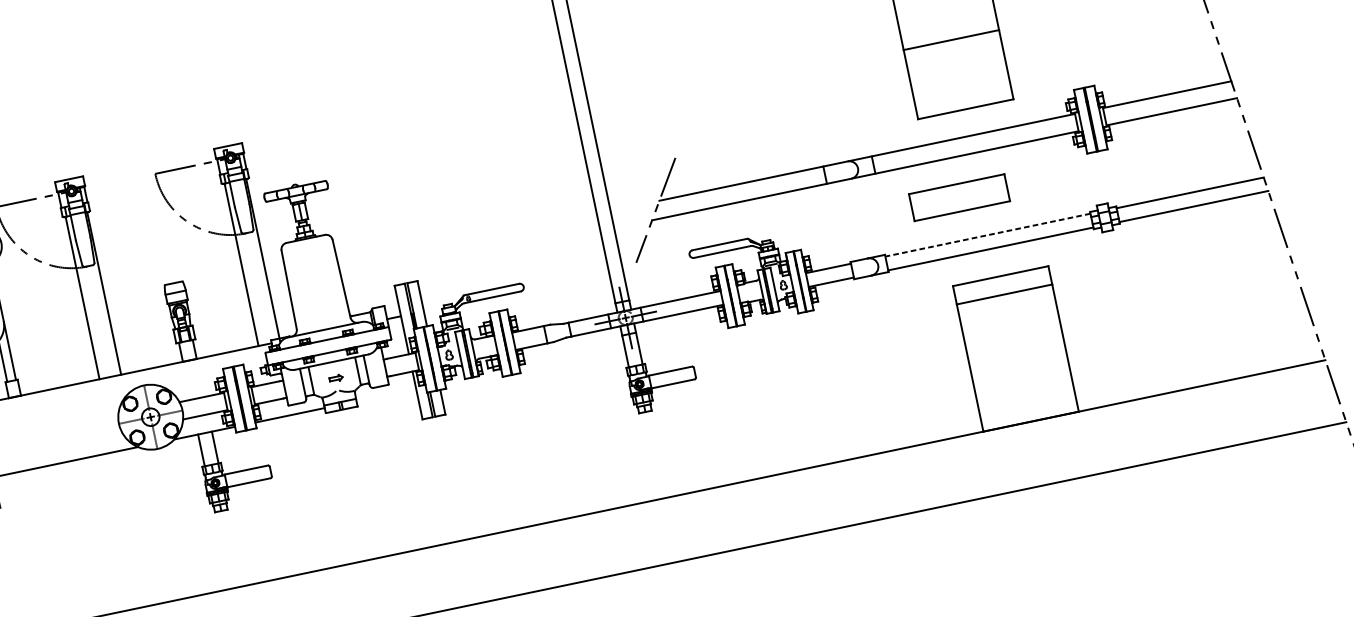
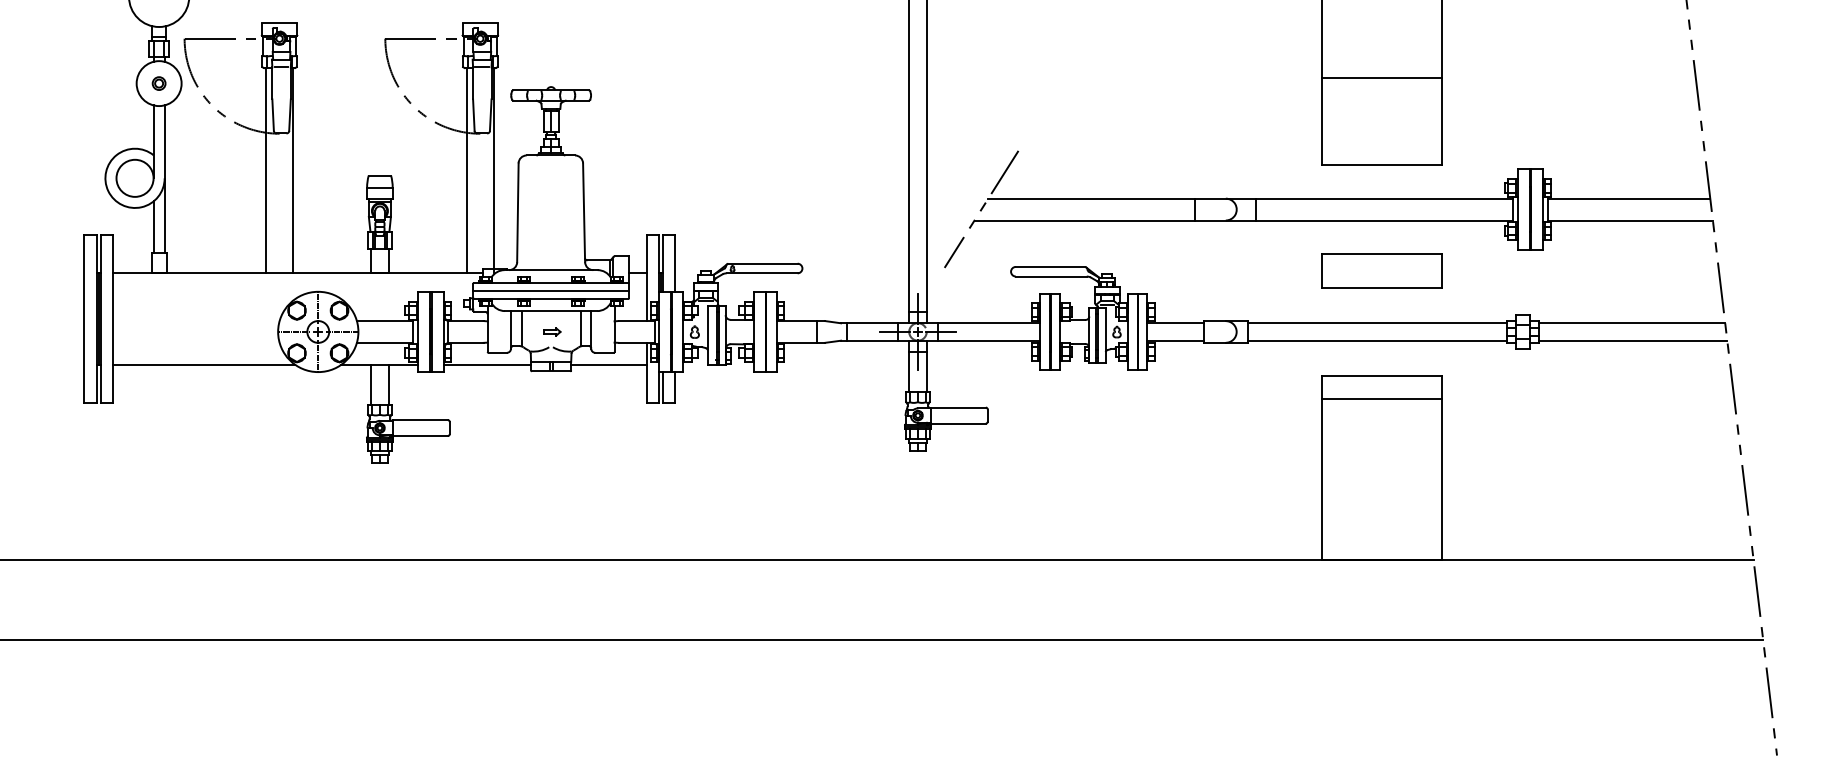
part: (959, 197) -> (1381, 270), moved
line: (988, 235) -> (1377, 323), dashed -> solid
line: (328, 346) -> (551, 291), added
line: (386, 394) -> (608, 364), added

